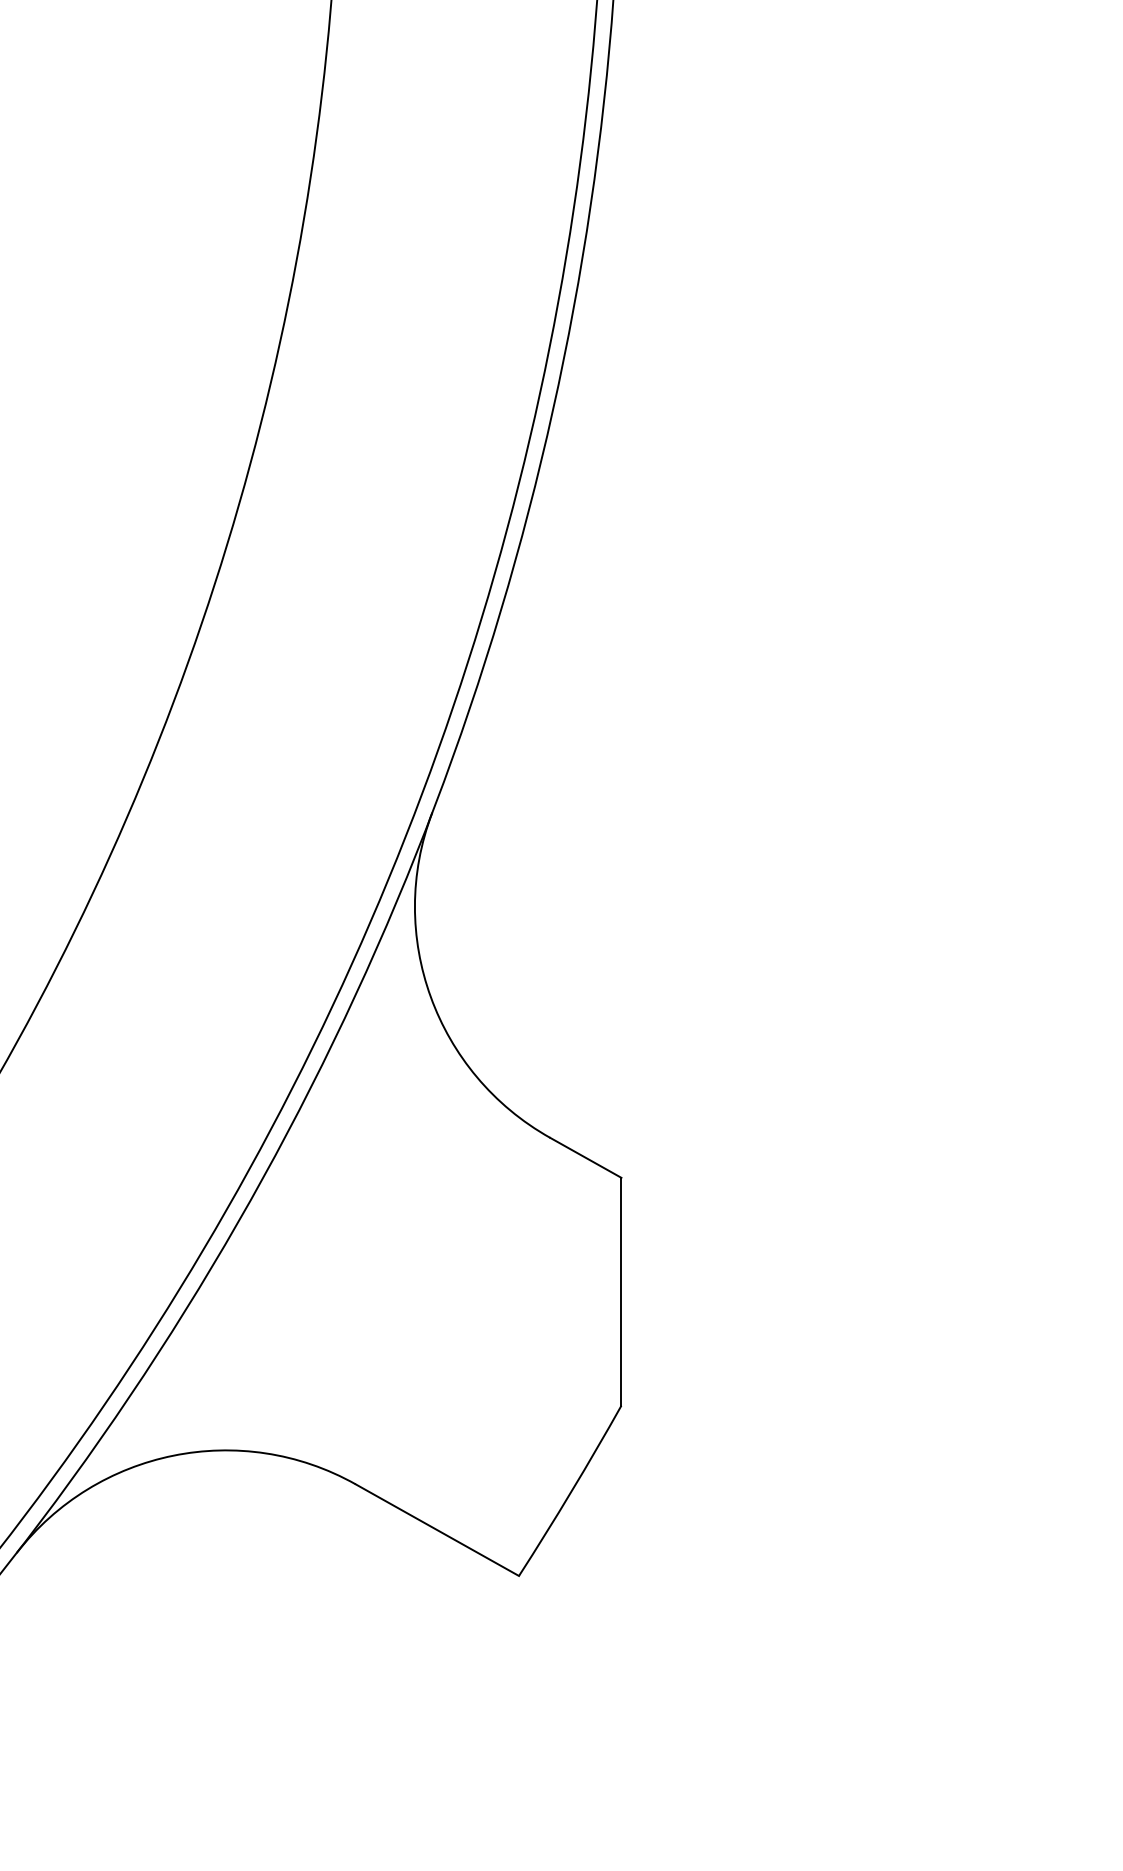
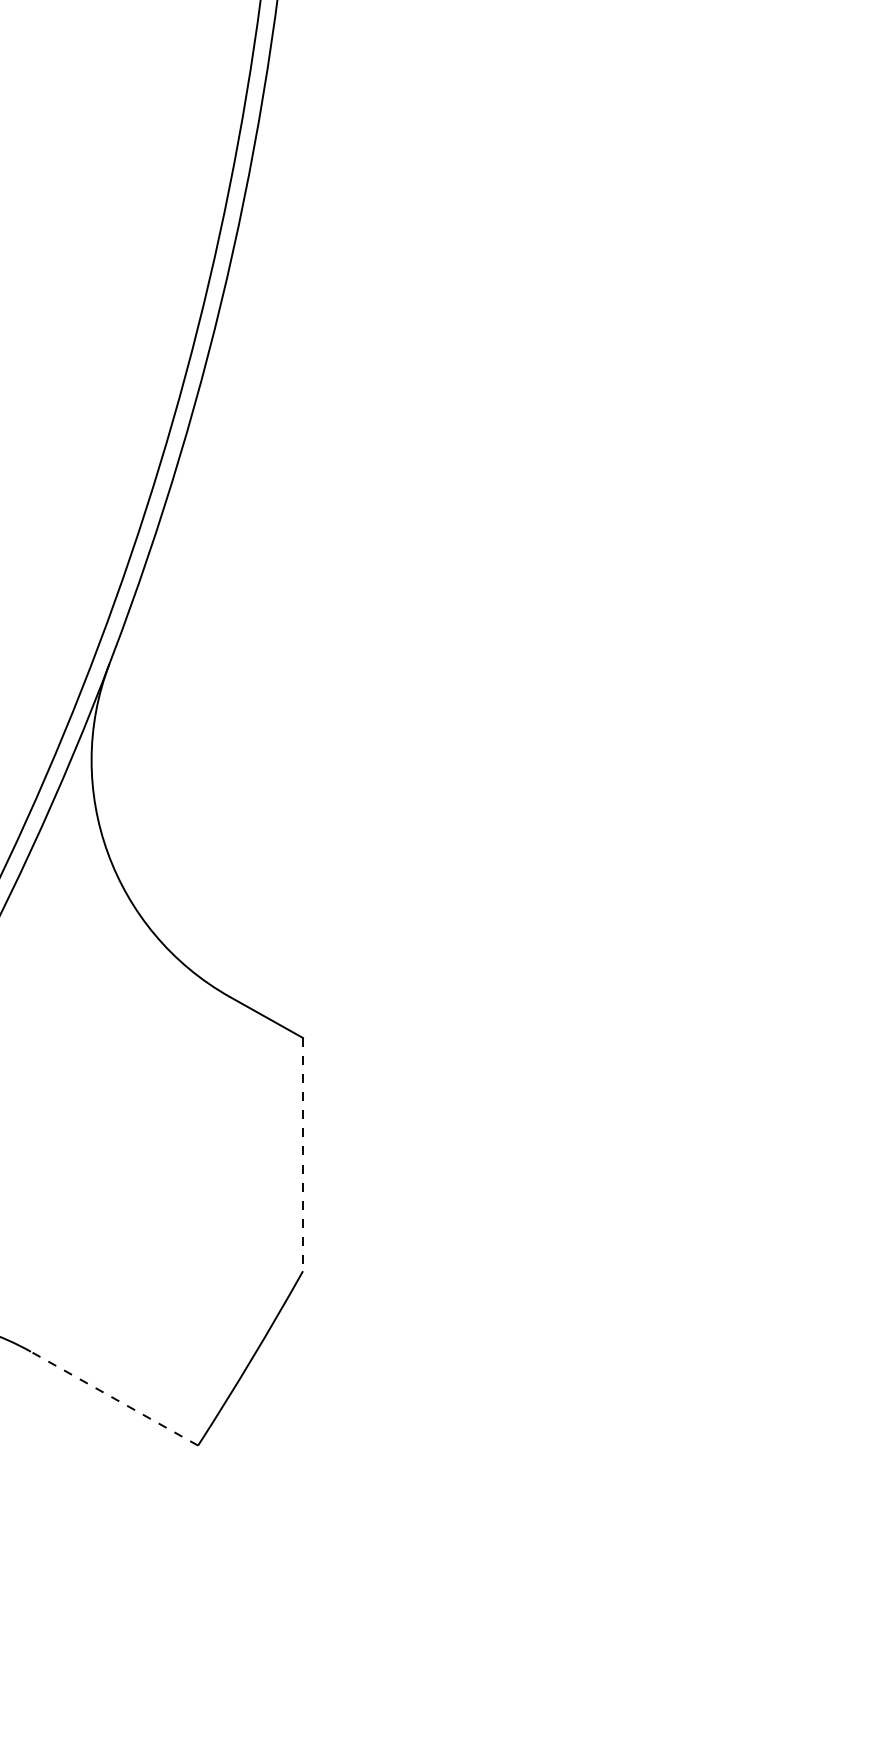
line: (621, 1291) -> (303, 1154), solid -> dashed
line: (437, 1530) -> (114, 1399), solid -> dashed

